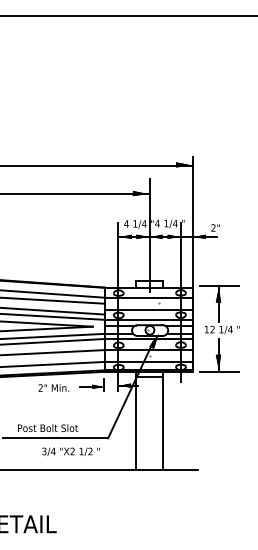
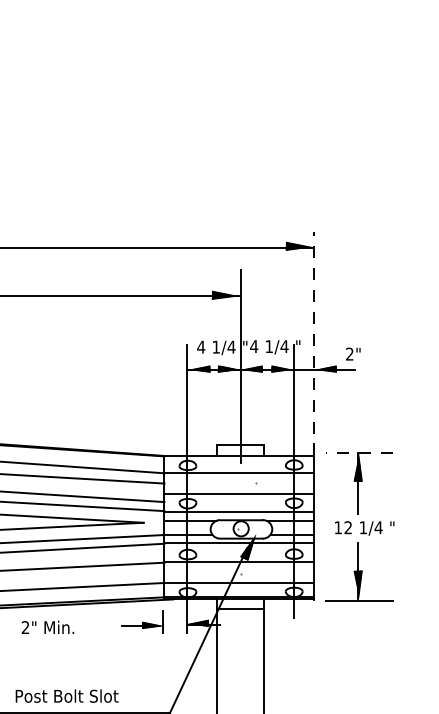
line: (192, 221) -> (313, 343), solid -> dashed
line: (219, 286) -> (360, 454), solid -> dashed
text: (53, 387) -> (47, 626), moved

